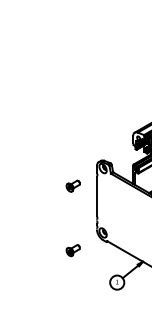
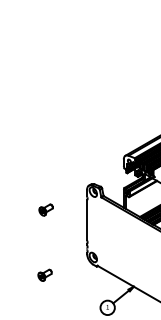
part: (72, 185) -> (45, 209), moved
part: (72, 249) -> (44, 274), moved

